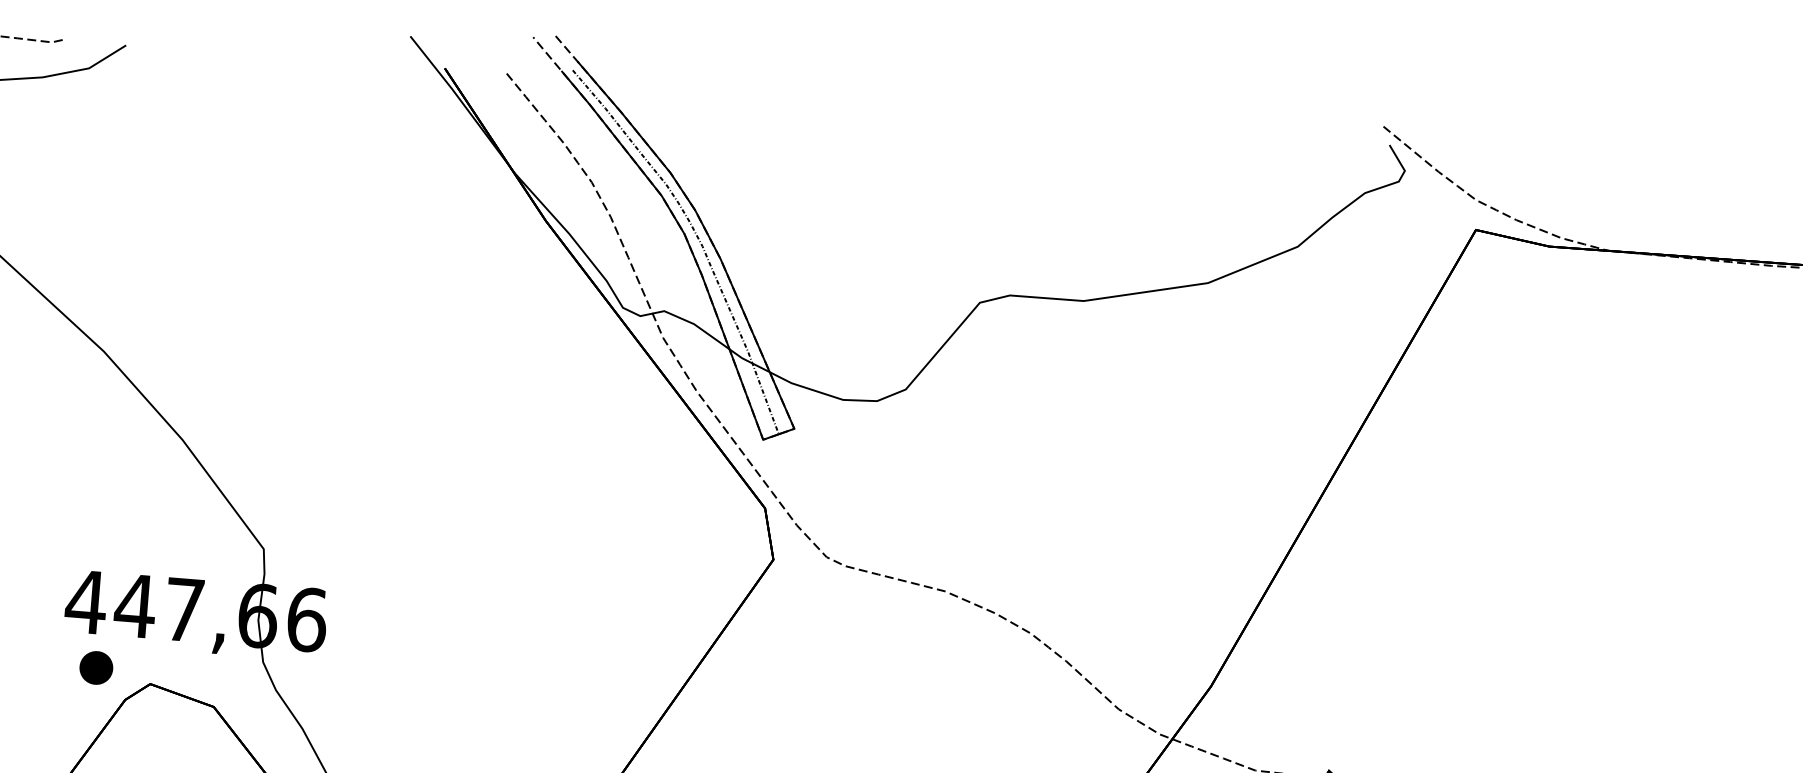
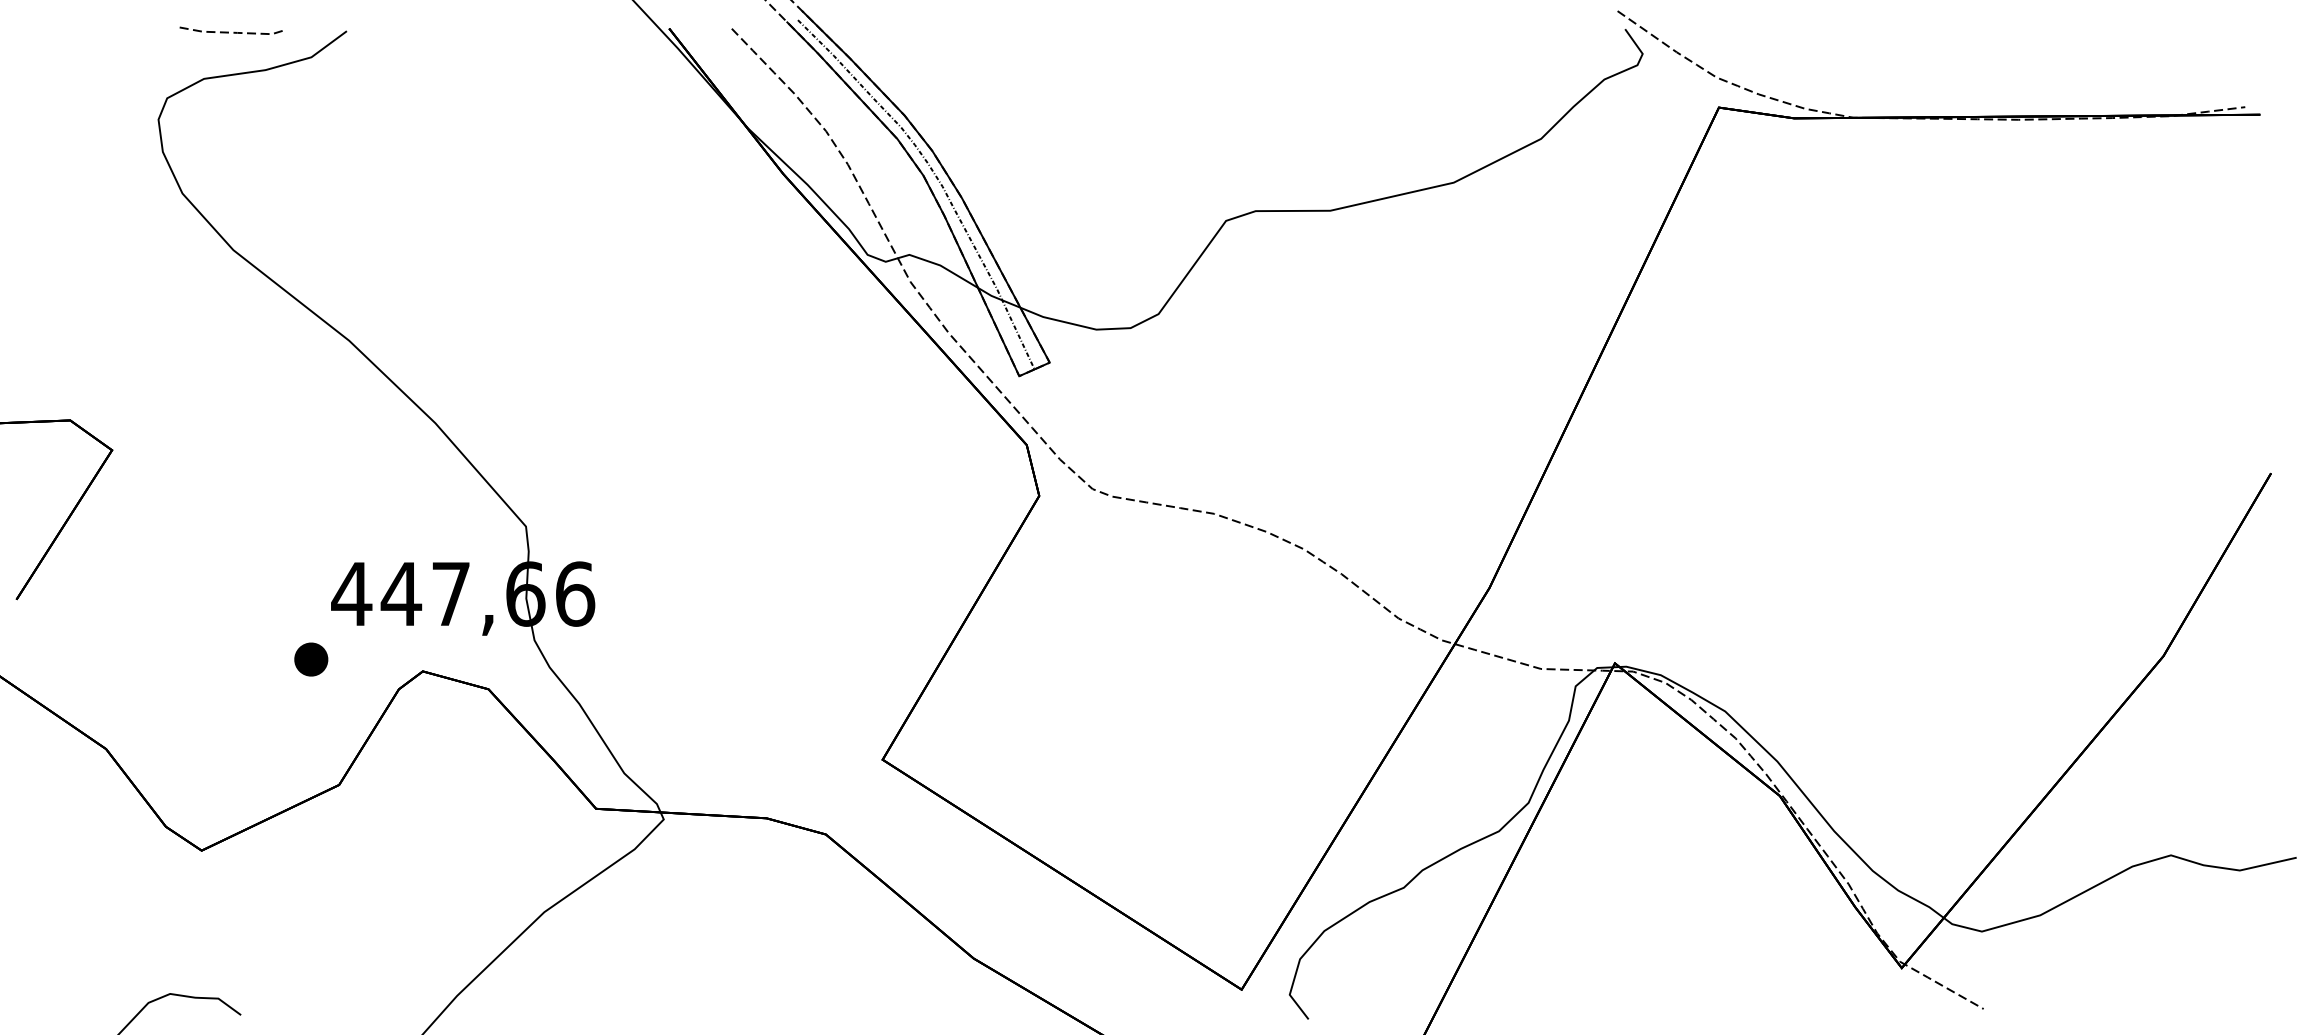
part: (96, 667) -> (311, 659), moved

